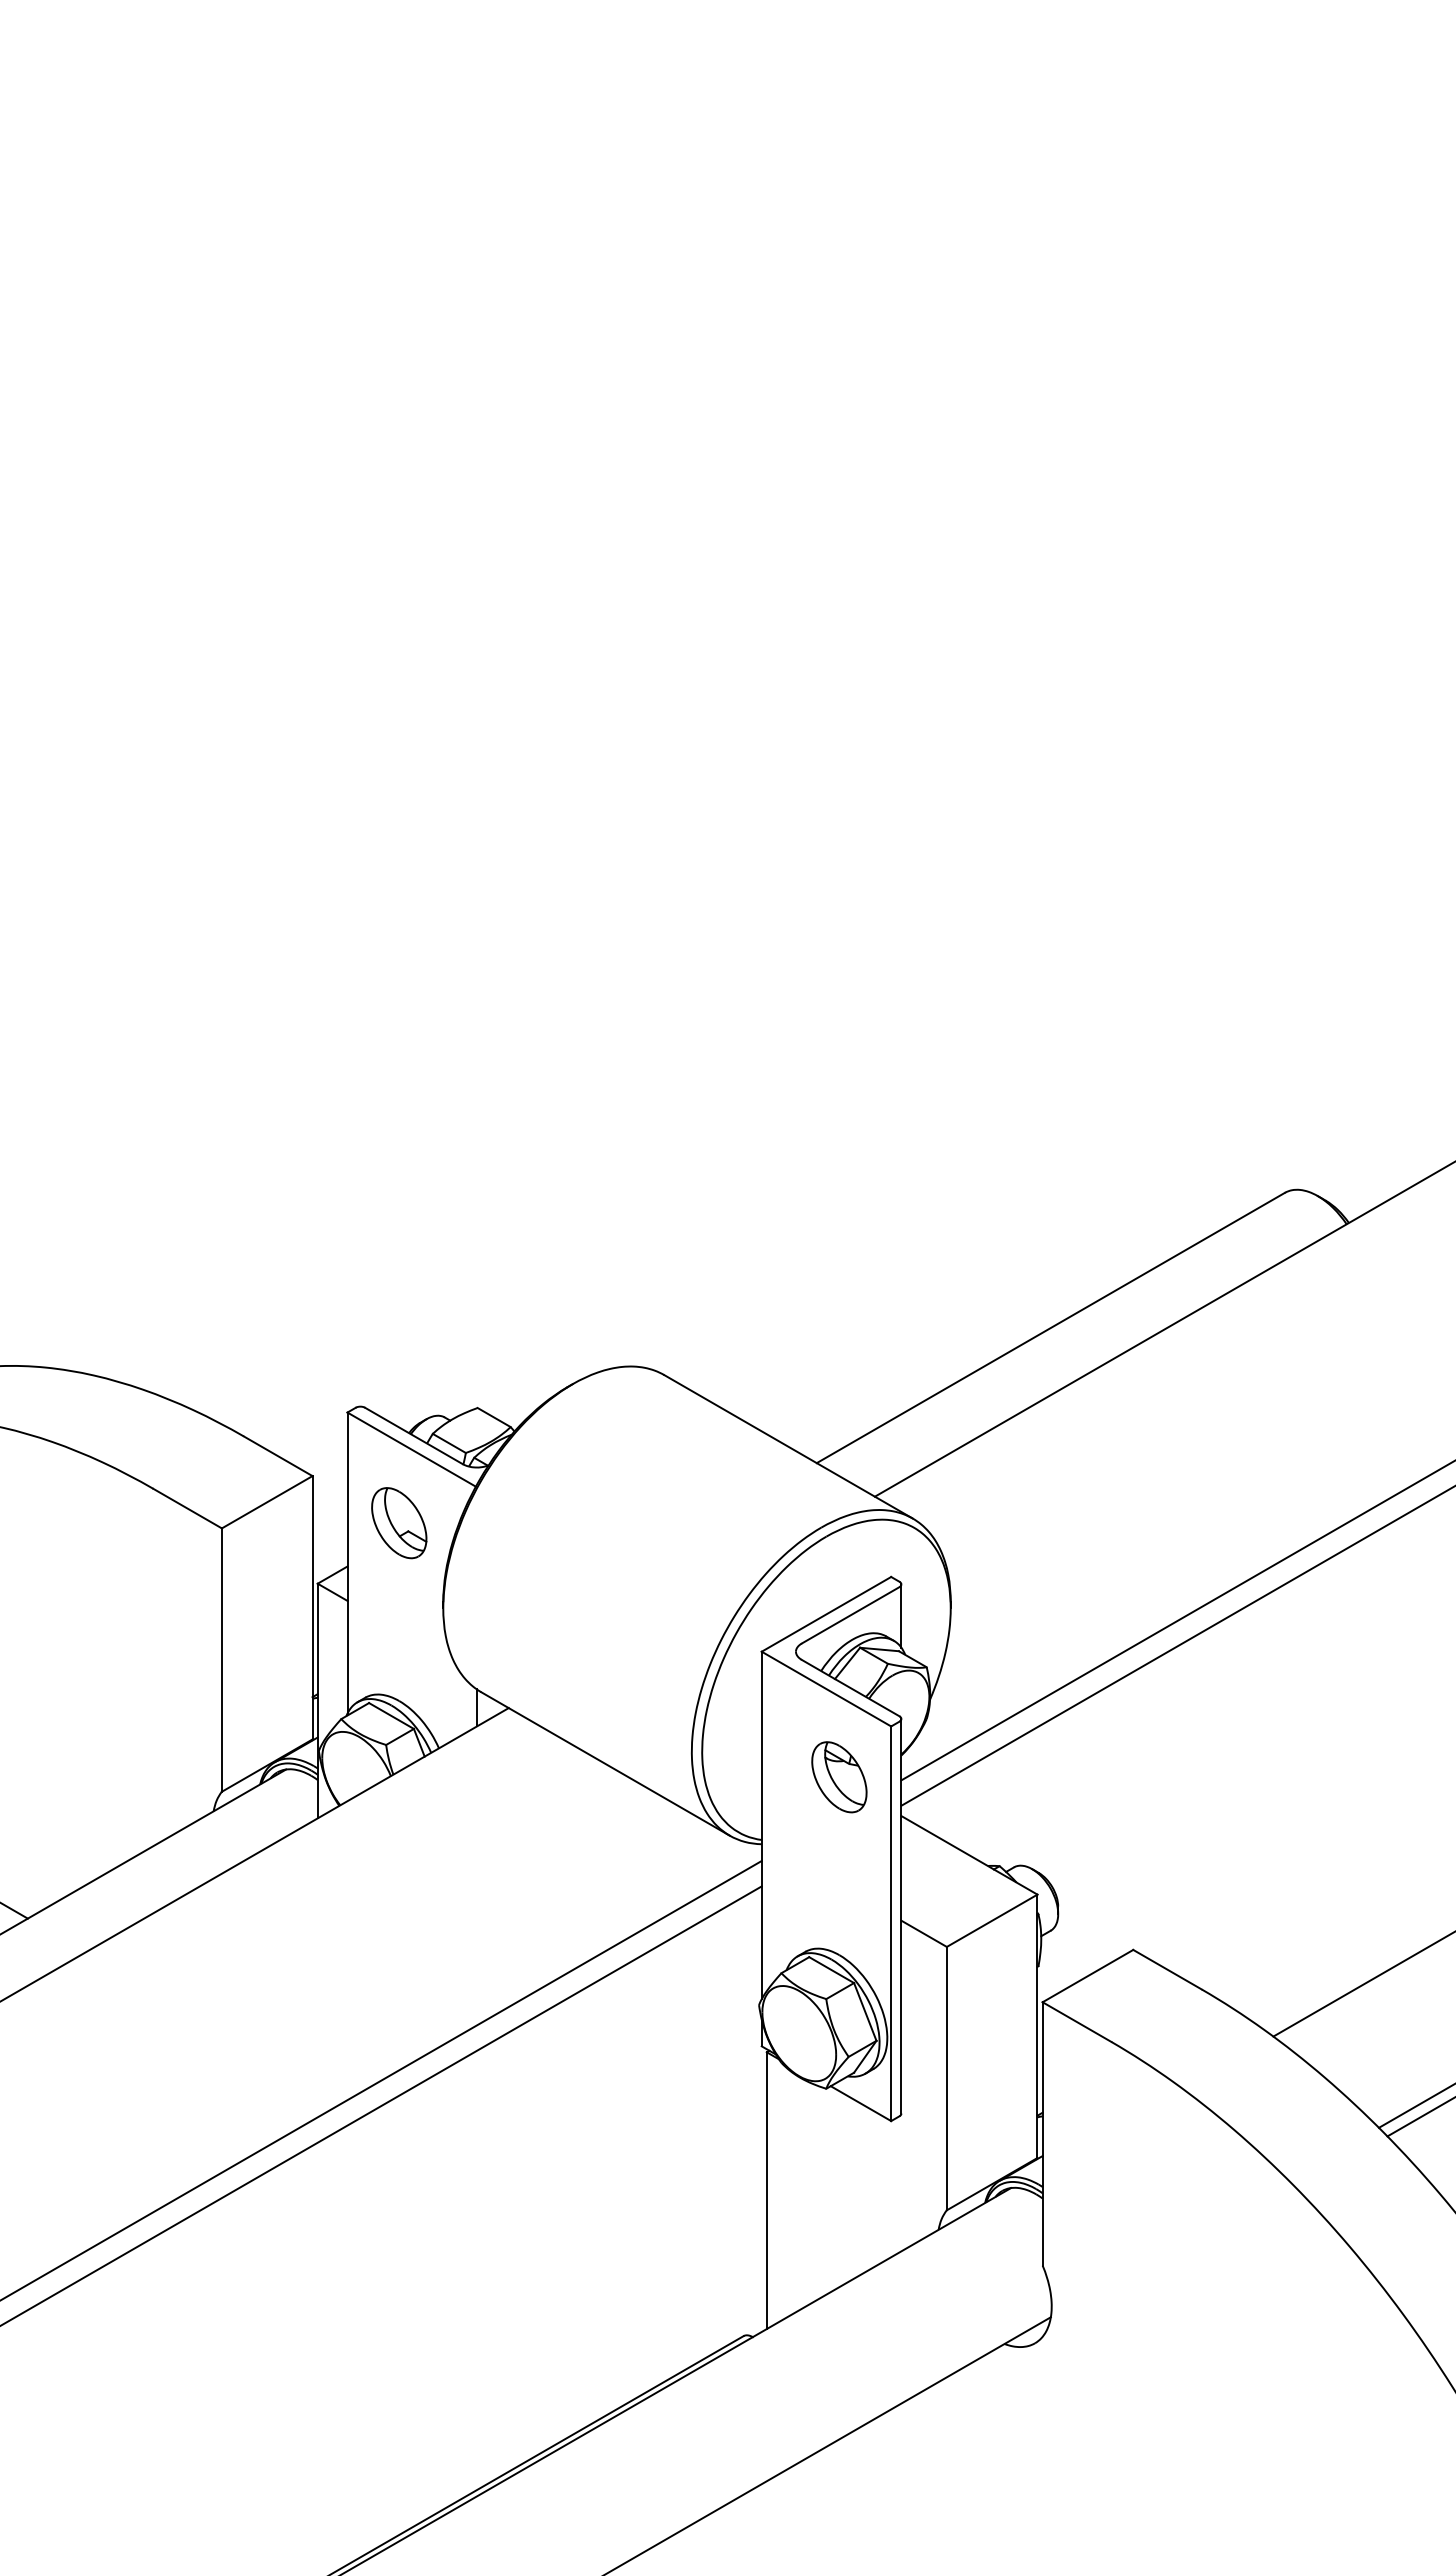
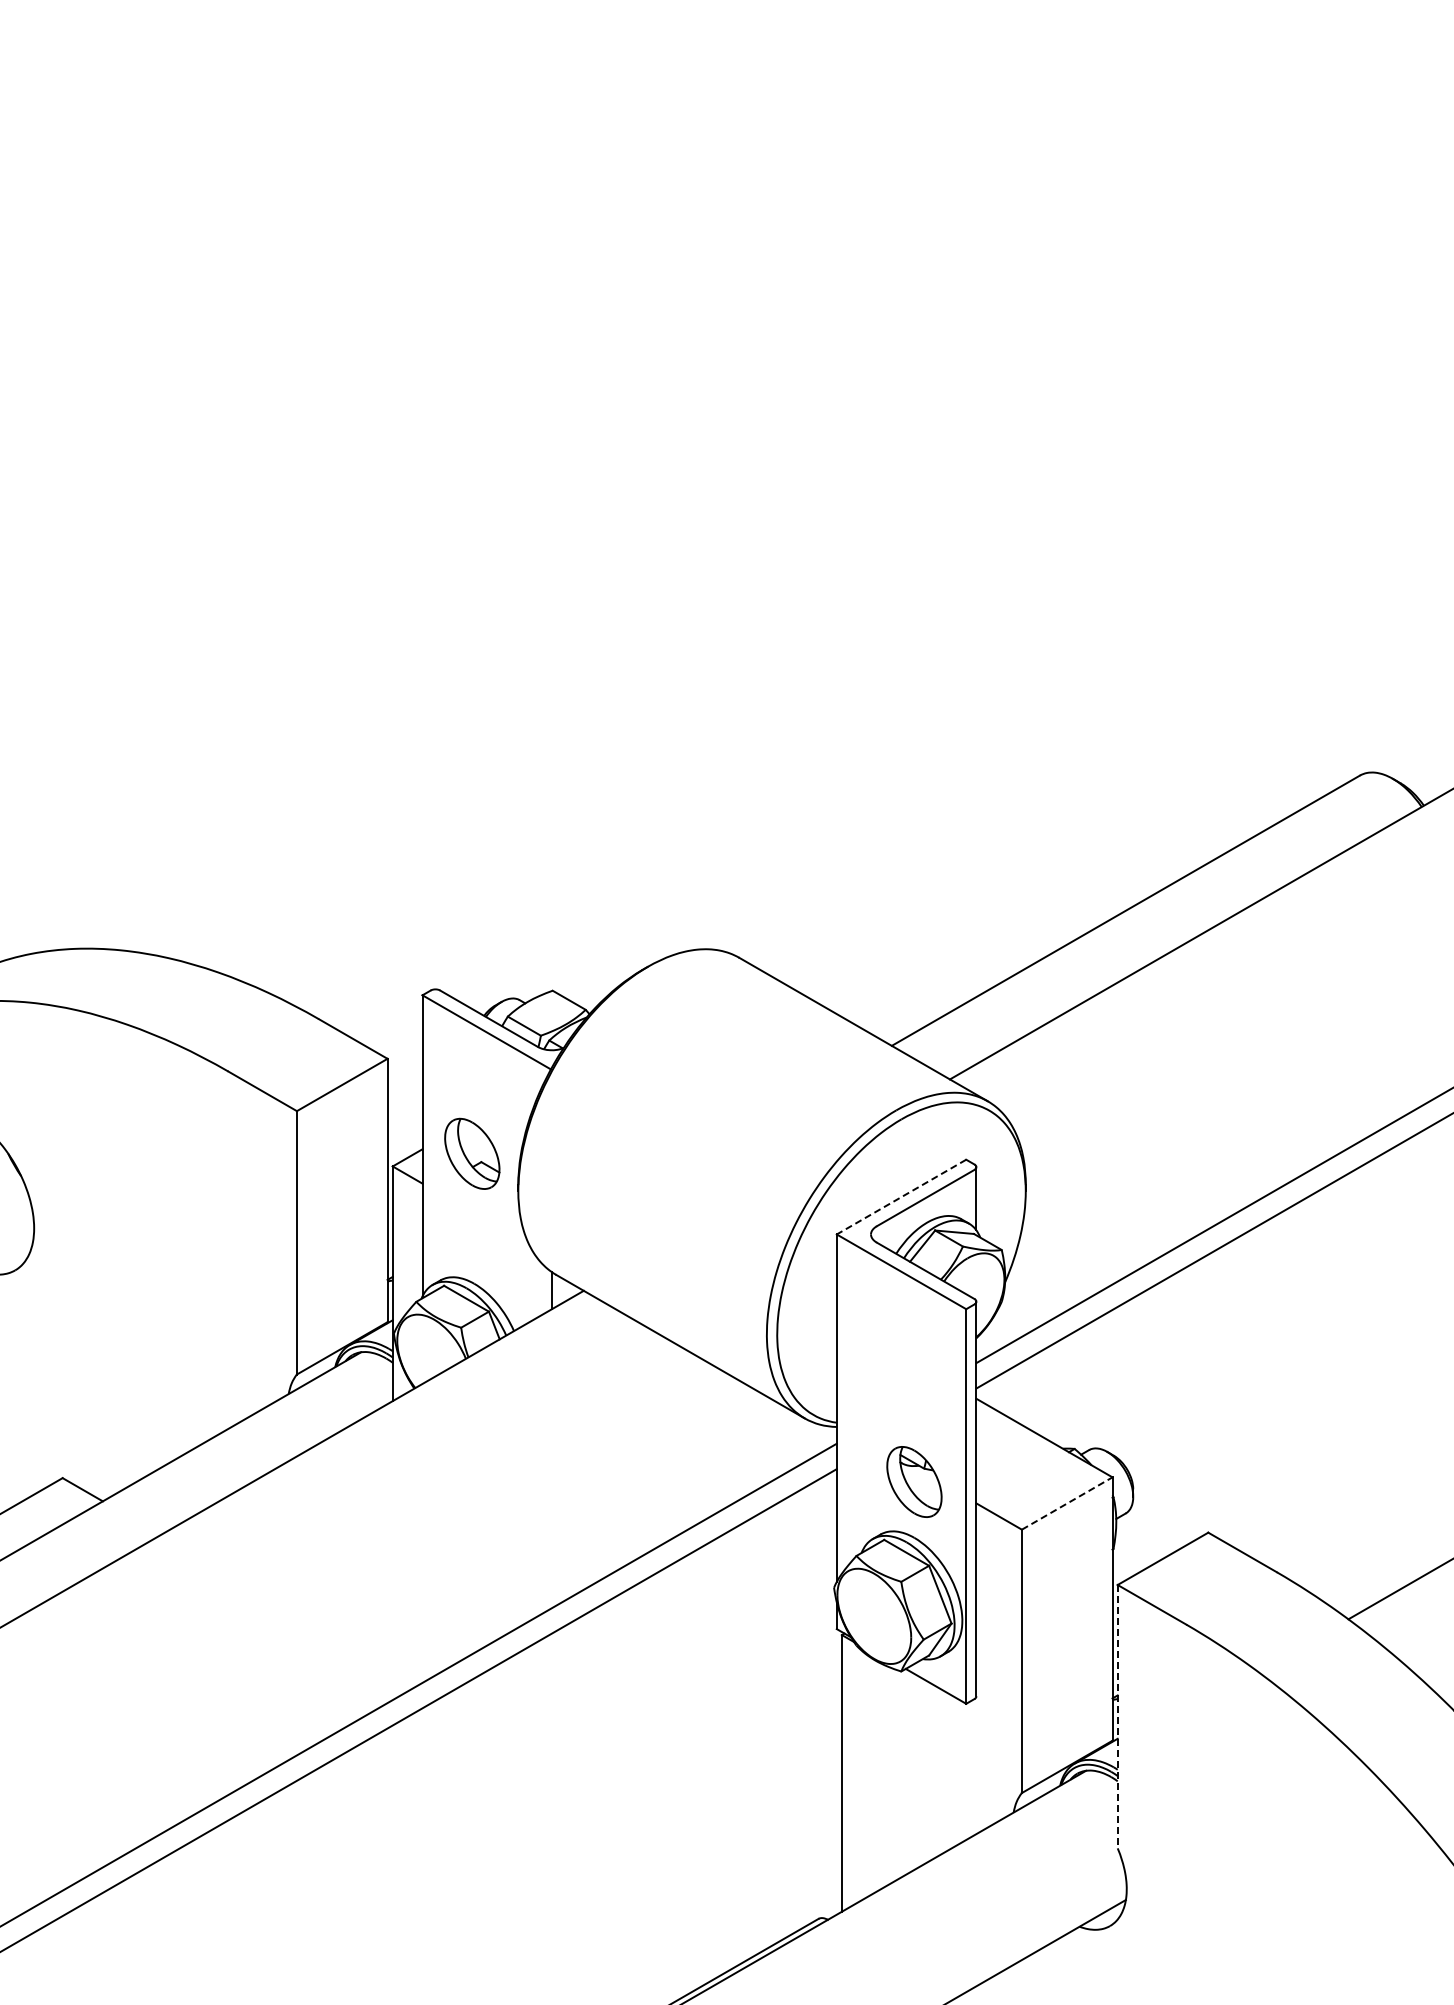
part: (399, 1523) -> (472, 1154), moved
line: (826, 1614) -> (901, 1197), solid -> dashed
part: (839, 1777) -> (914, 1482), moved
line: (992, 1920) -> (1067, 1503), solid -> dashed
line: (1042, 2133) -> (1117, 1716), solid -> dashed

